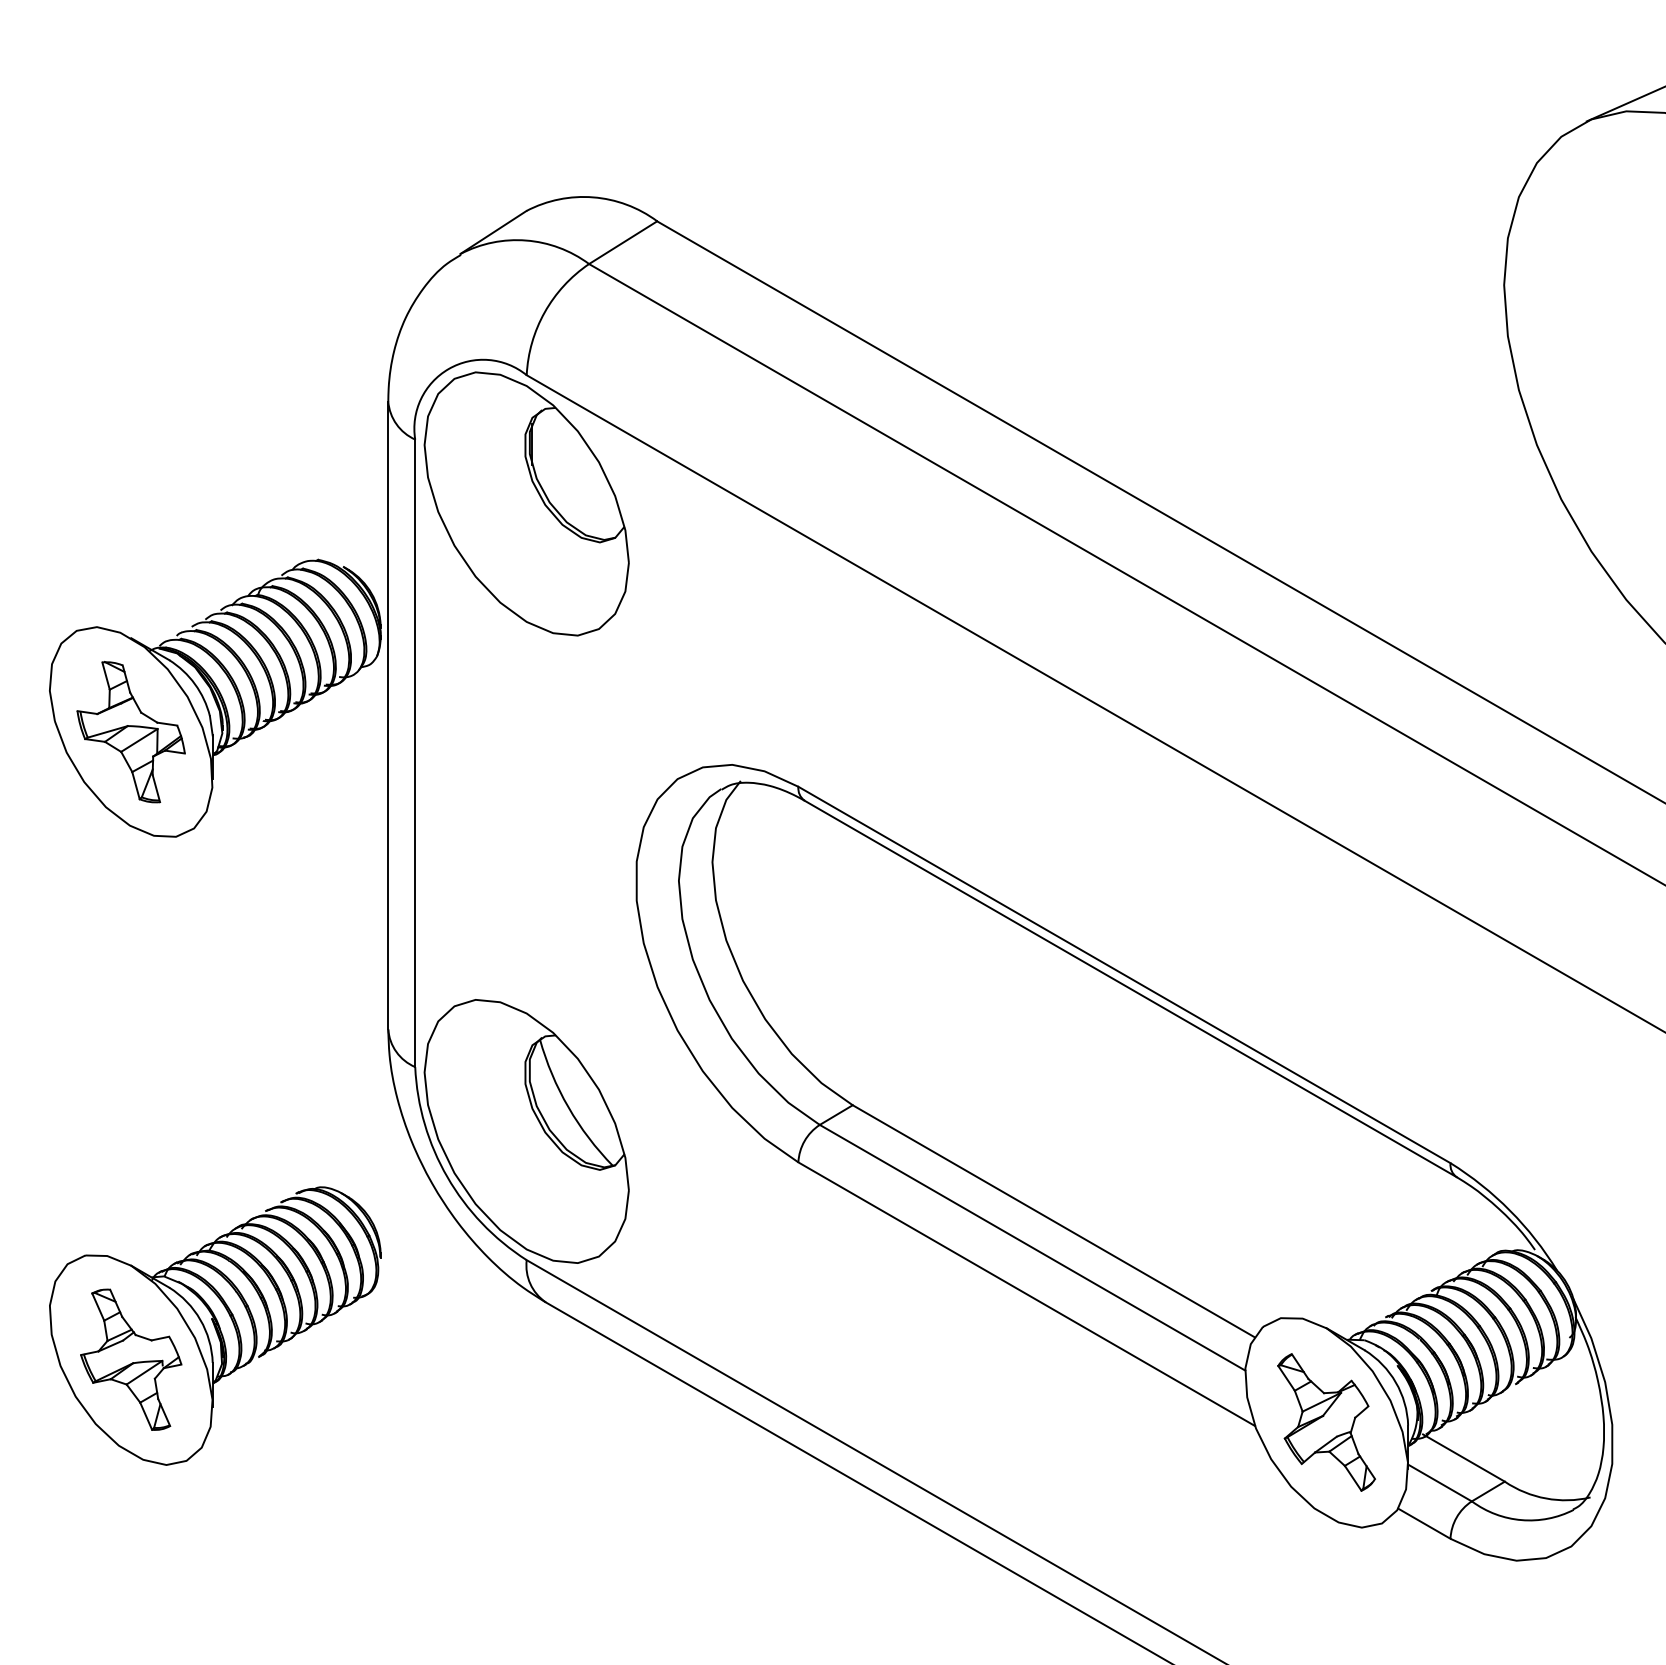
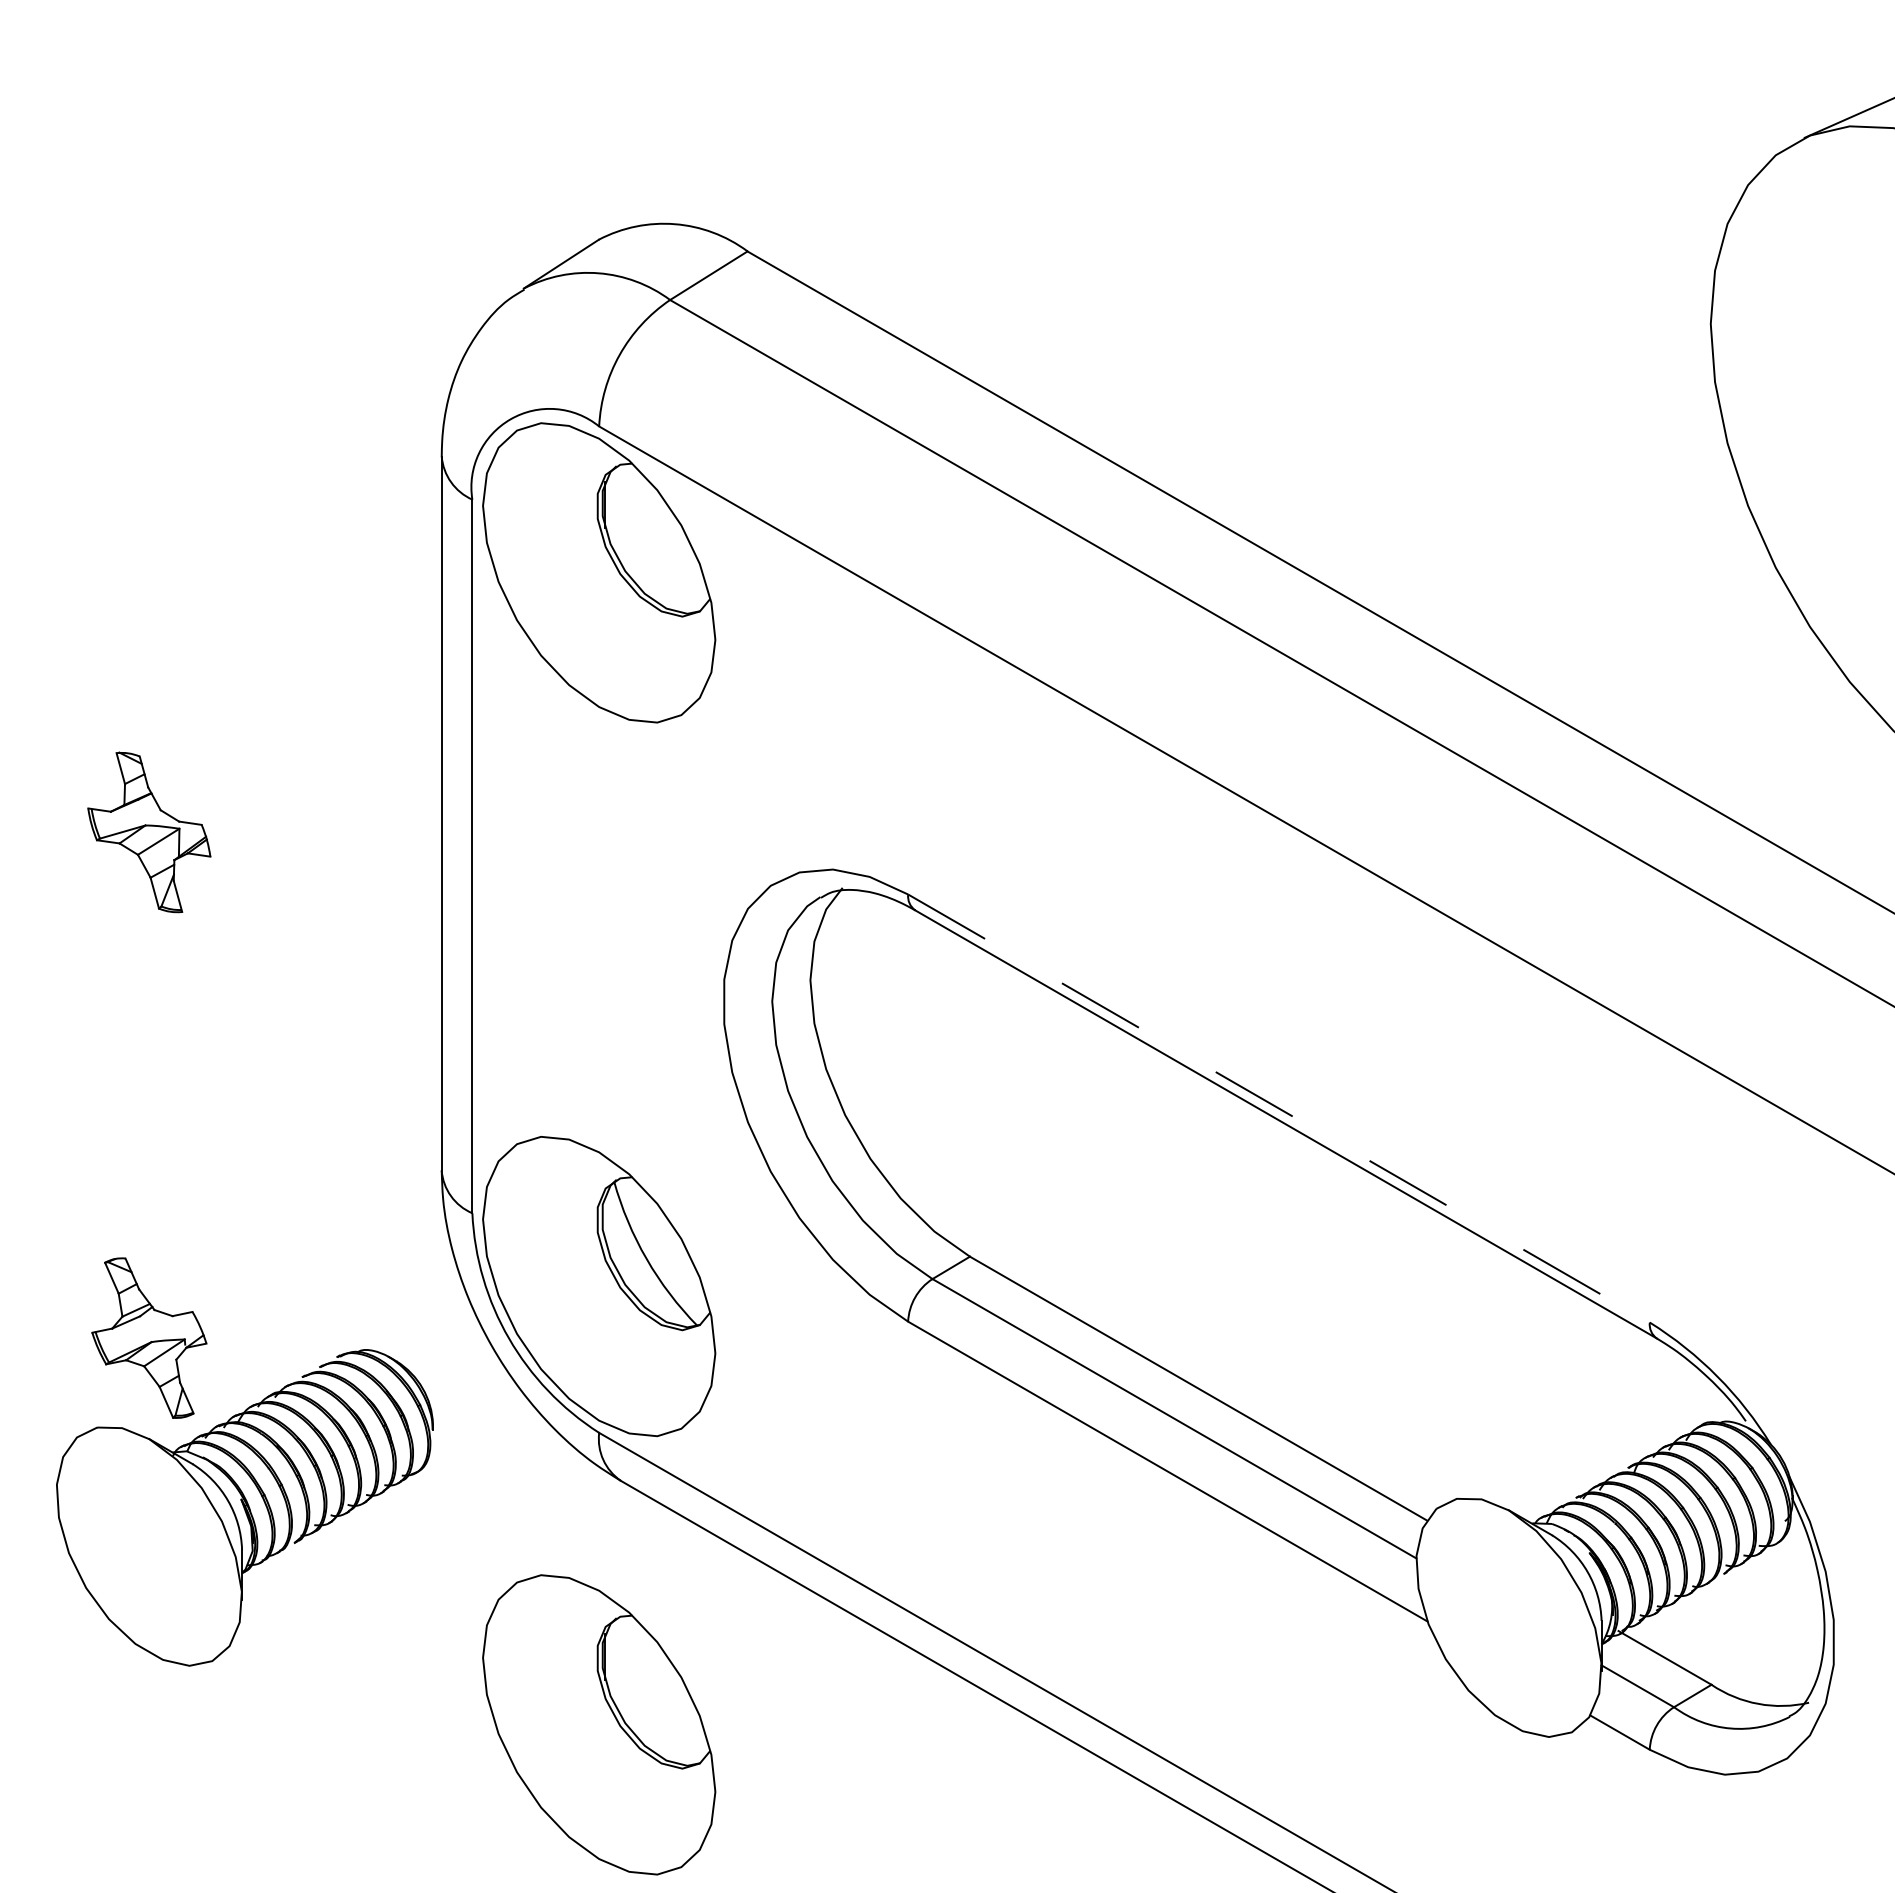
part: (214, 697) -> (244, 793), removed
line: (1124, 974) -> (1279, 1108), solid -> dashed
part: (131, 1359) -> (149, 1337), moved
part: (1326, 1422) -> (1508, 1617), removed
part: (527, 1516) -> (599, 1724), added

